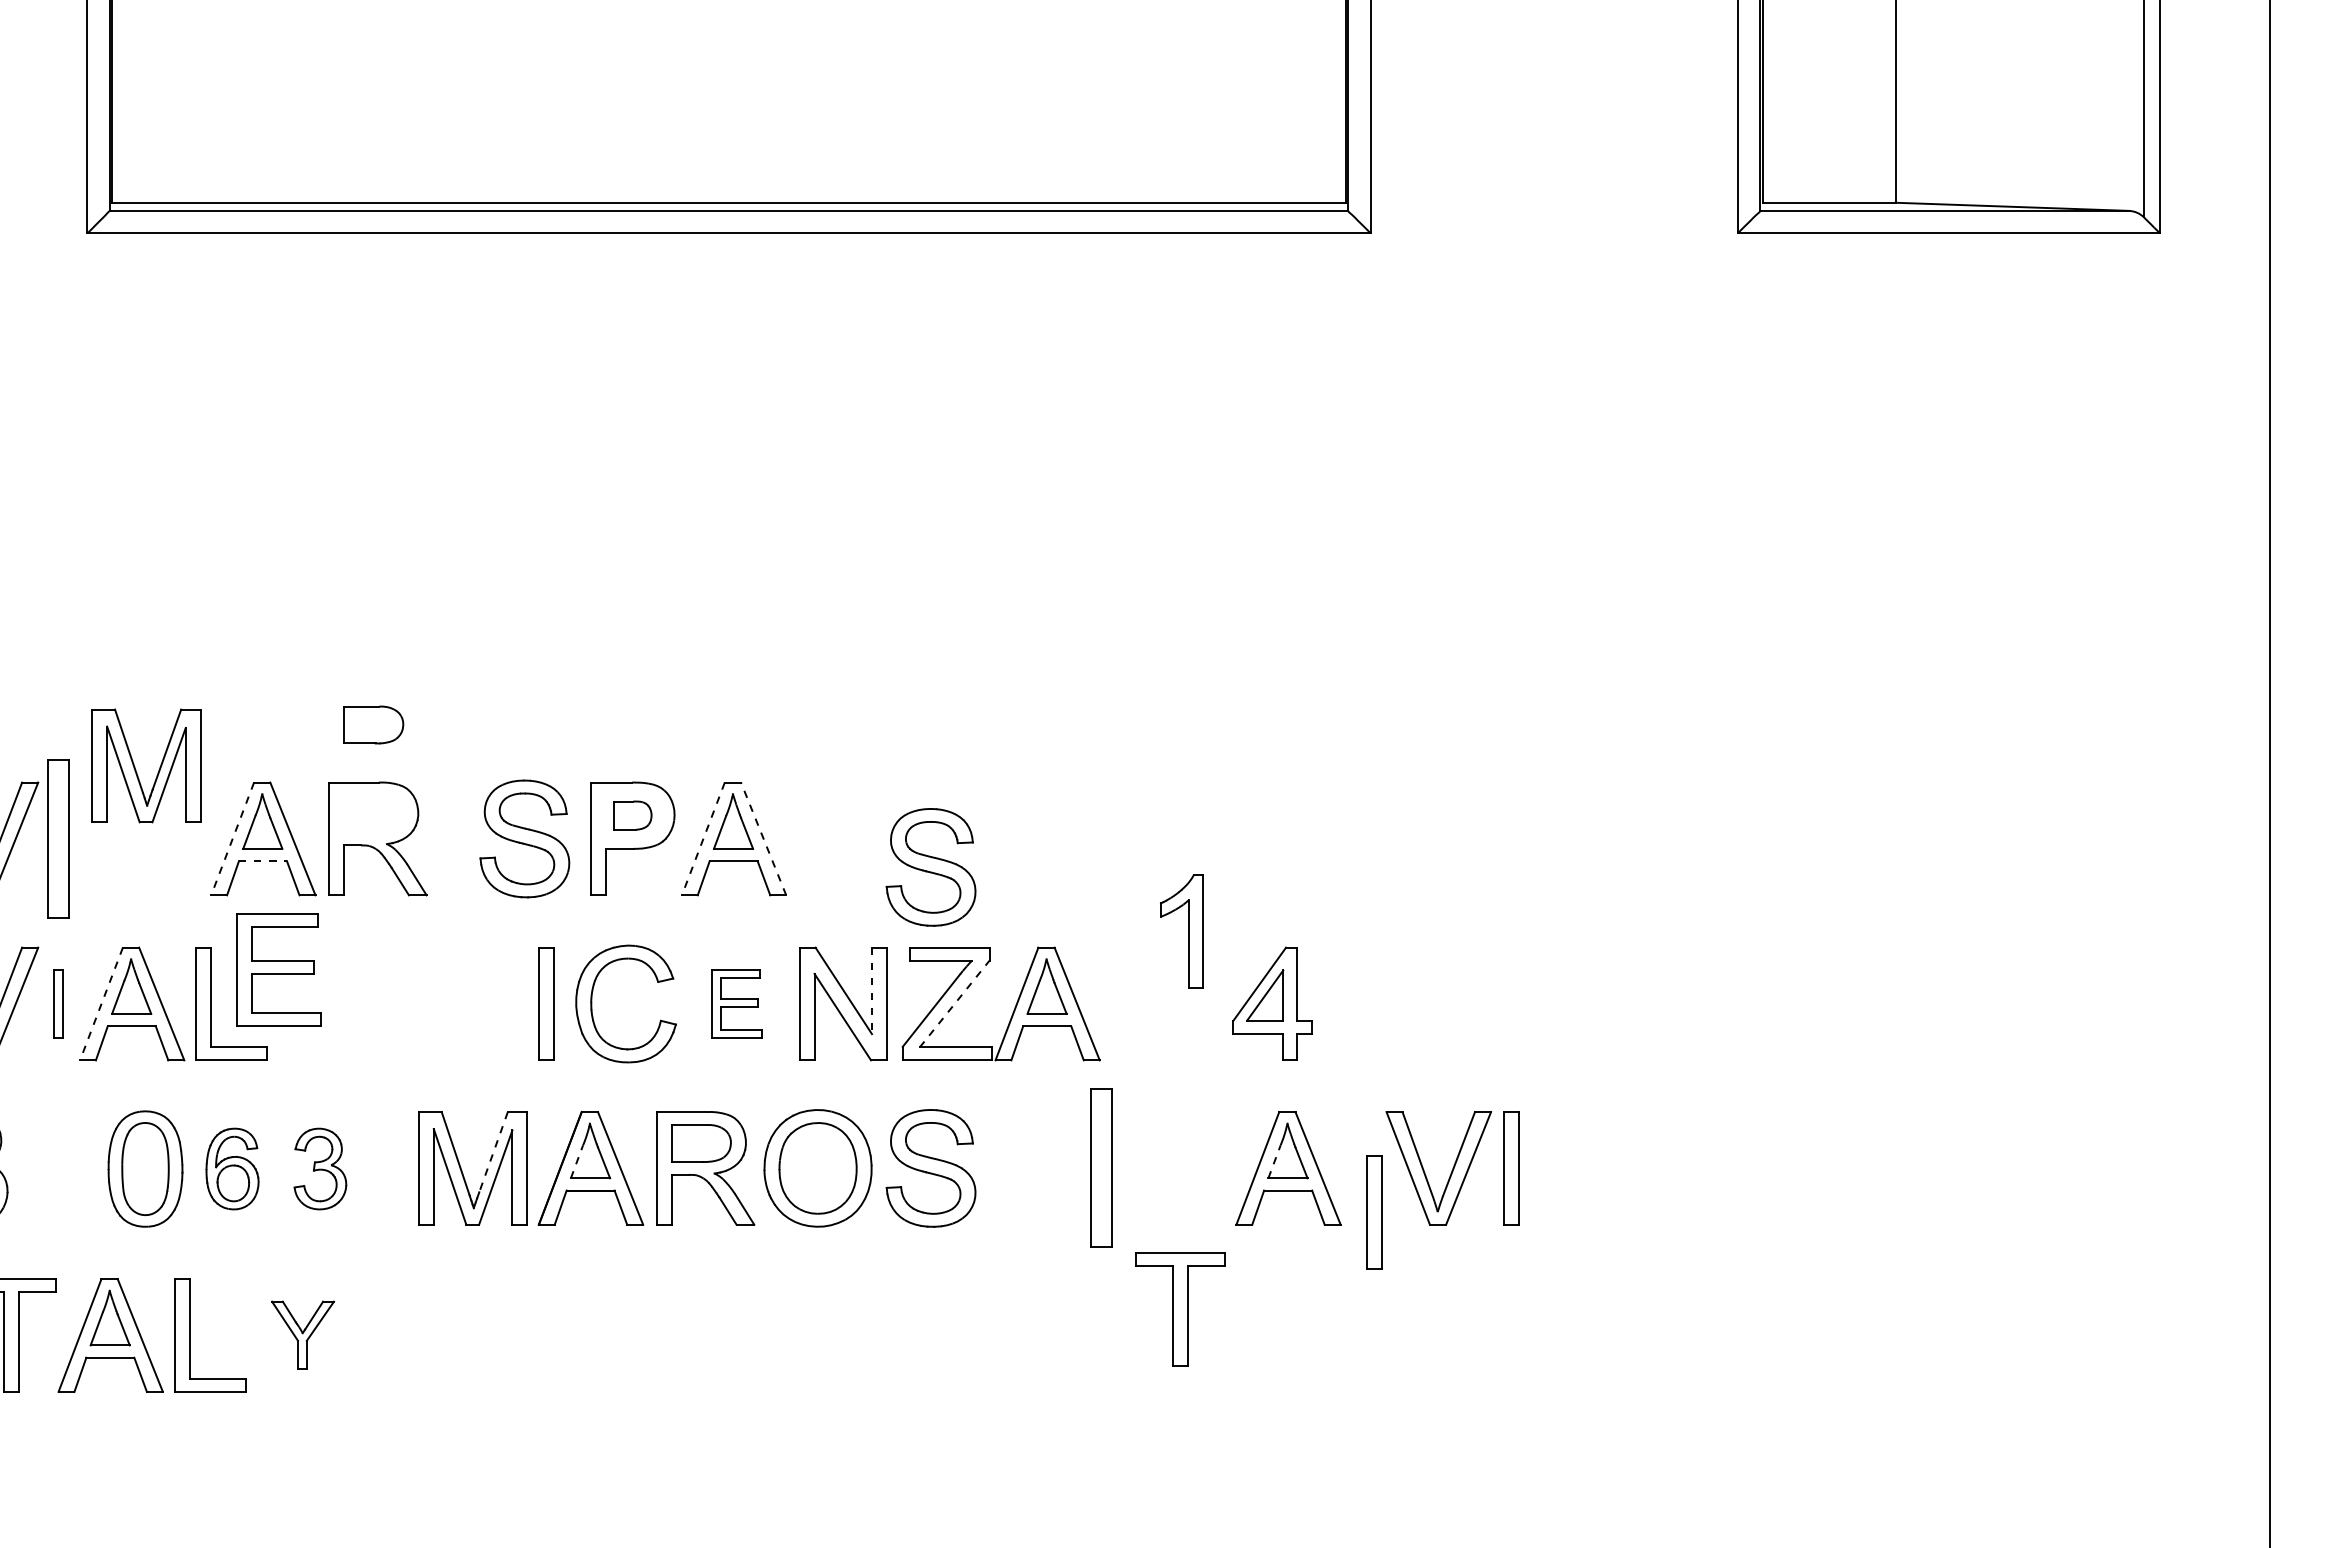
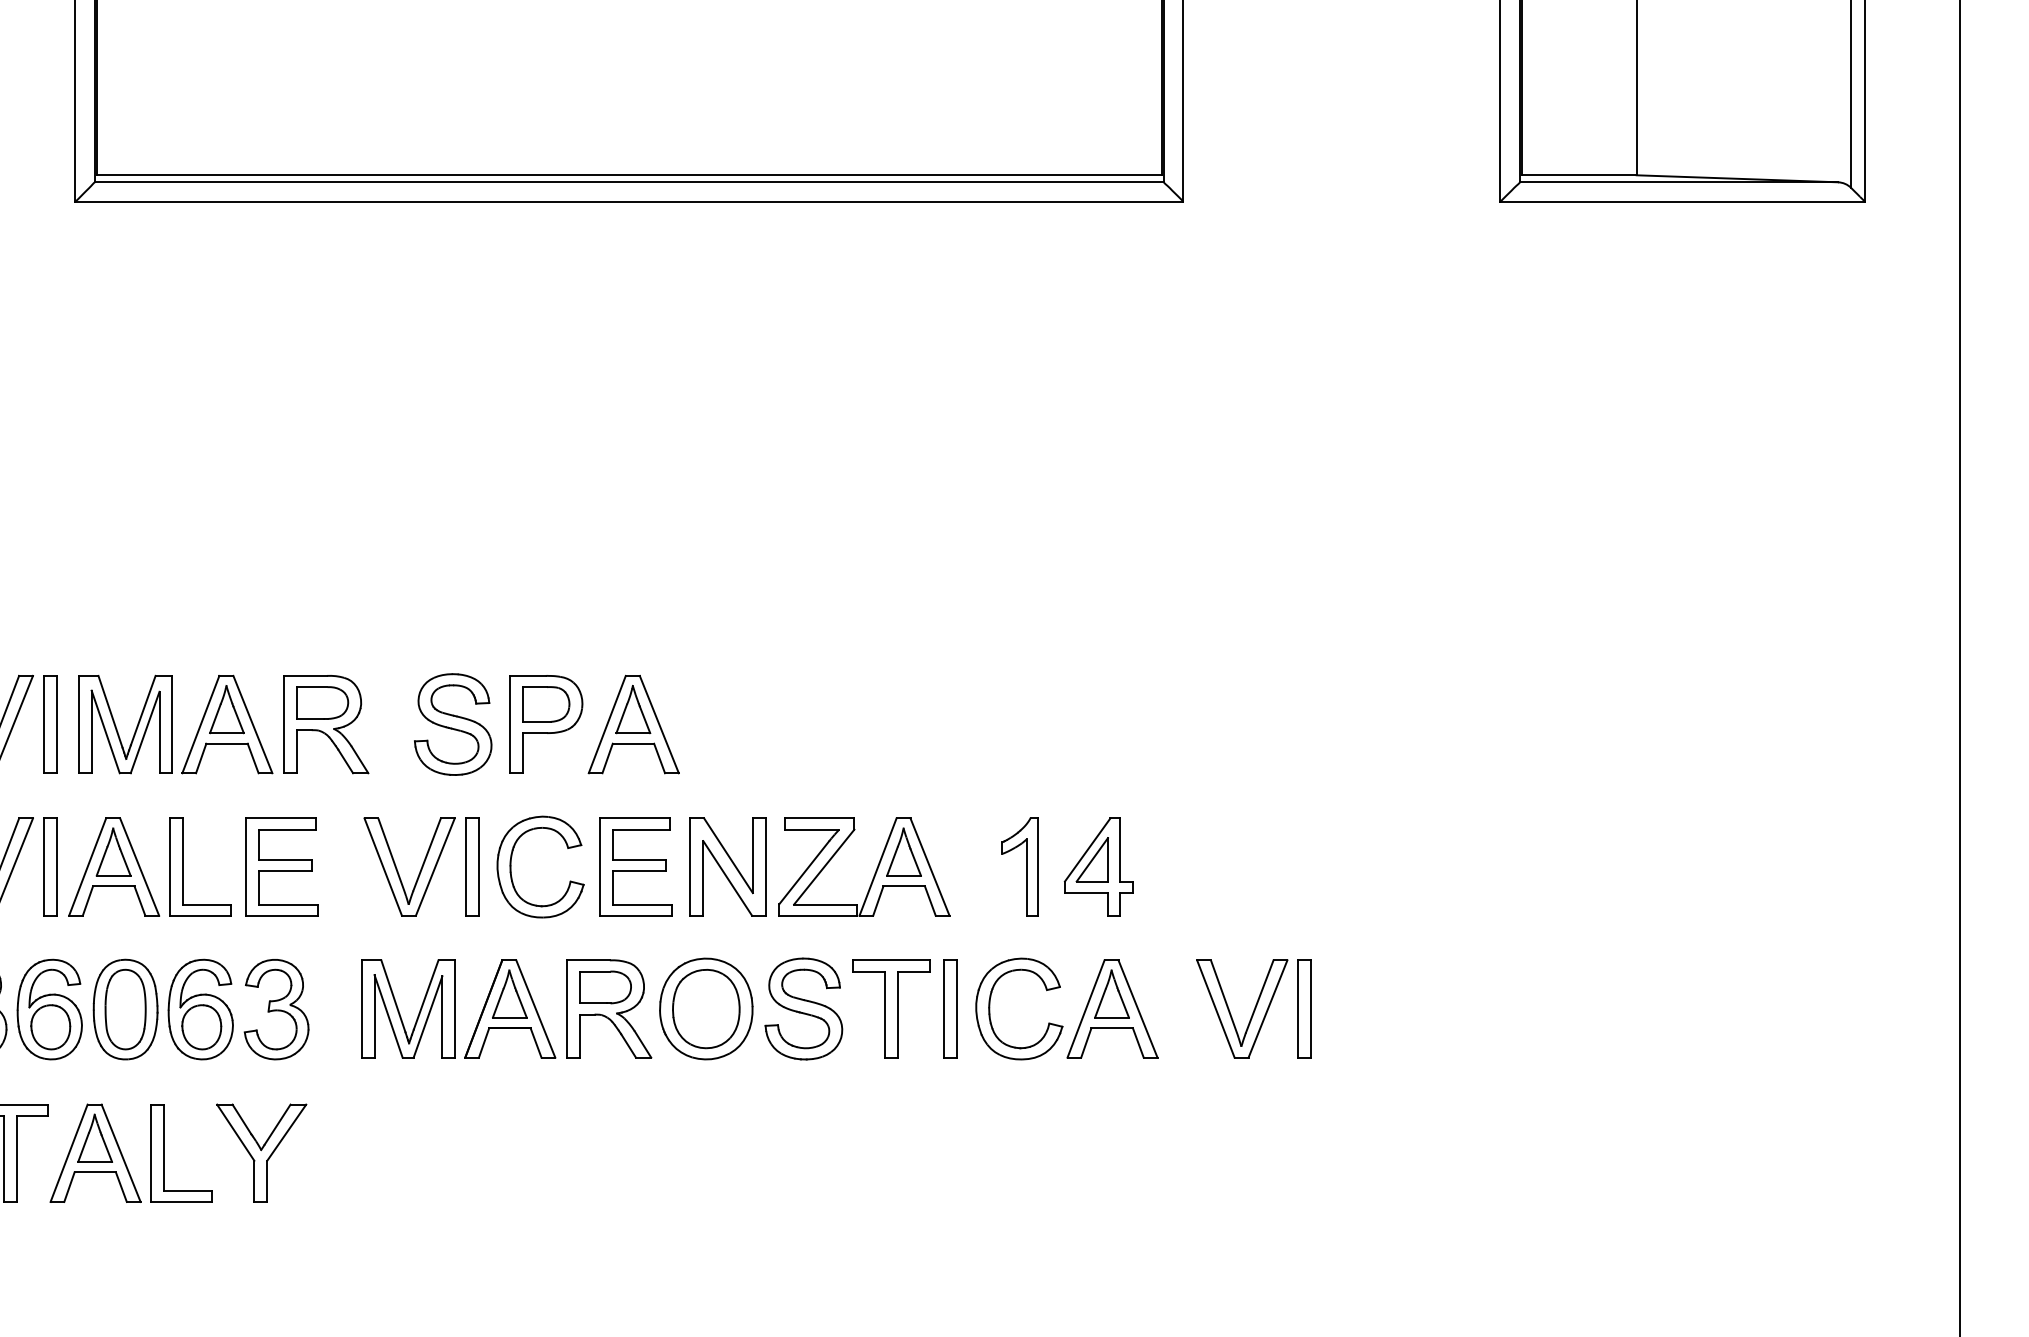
part: (373, 724) -> (322, 702), moved
part: (136, 769) -> (116, 727), moved
part: (632, 815) -> (546, 704), size x1.43
part: (58, 838) -> (50, 724), size x0.71
line: (763, 838) -> (659, 724), dashed -> solid
line: (232, 839) -> (200, 725), dashed -> solid
line: (703, 839) -> (607, 725), dashed -> solid
line: (262, 861) -> (226, 744), dashed -> solid
part: (930, 867) -> (803, 749), removed
part: (1188, 931) -> (1026, 866), moved
part: (278, 969) -> (281, 866), moved
line: (871, 991) -> (752, 856), dashed -> solid
part: (58, 1003) -> (50, 866), size x1.67
part: (736, 1003) -> (635, 866), size x1.67
line: (101, 1004) -> (87, 867), dashed -> solid
line: (954, 1004) -> (824, 867), dashed -> solid
part: (486, 1007) -> (420, 870), added
line: (493, 1152) -> (426, 995), dashed -> solid
line: (577, 1161) -> (498, 1003), dashed -> solid
line: (1274, 1161) -> (1100, 1003), dashed -> solid
part: (57, 1168) -> (49, 1009), added
part: (232, 1168) -> (200, 1009), size x1.43
part: (320, 1168) -> (276, 1009), size x1.43
part: (1101, 1168) -> (951, 1009), size x0.71
part: (1147, 1176) -> (990, 1016), added
part: (1374, 1212) -> (1186, 1047), removed
part: (1180, 1309) -> (891, 1009), moved
part: (302, 1335) -> (261, 1153), size x1.67

